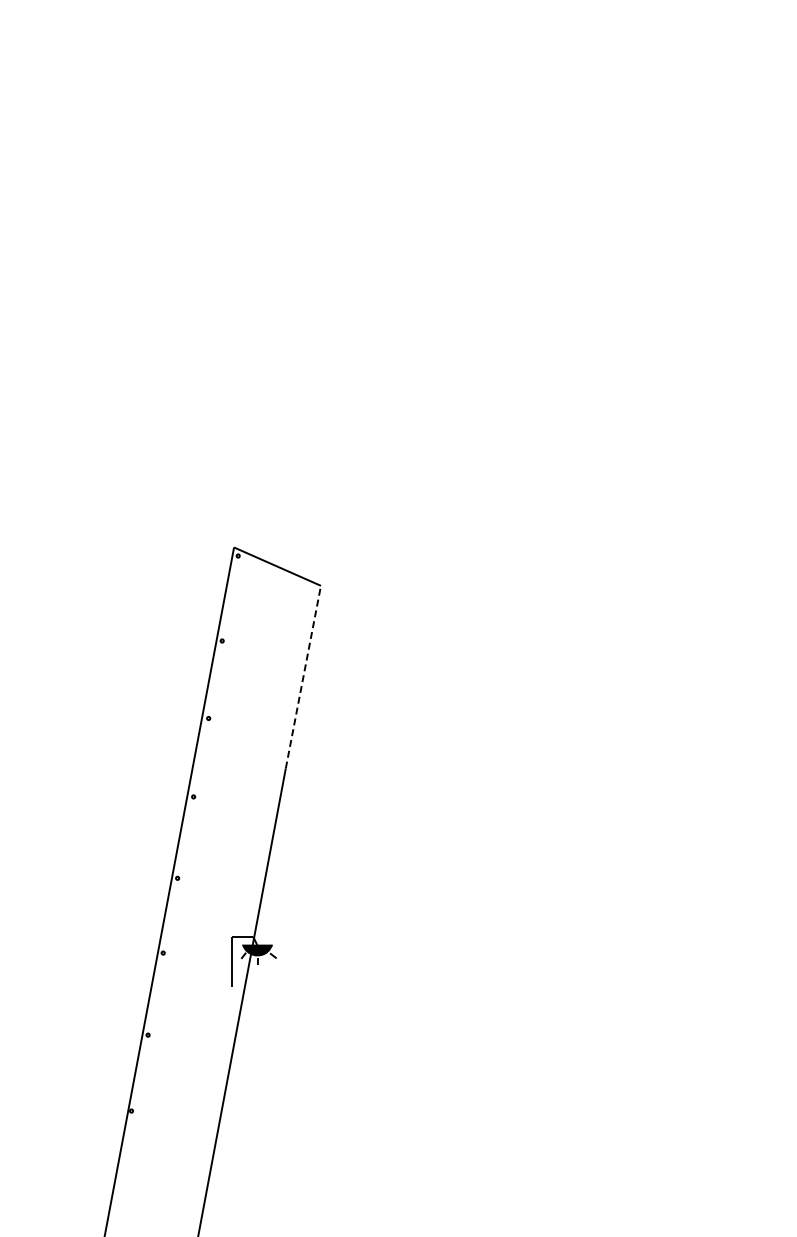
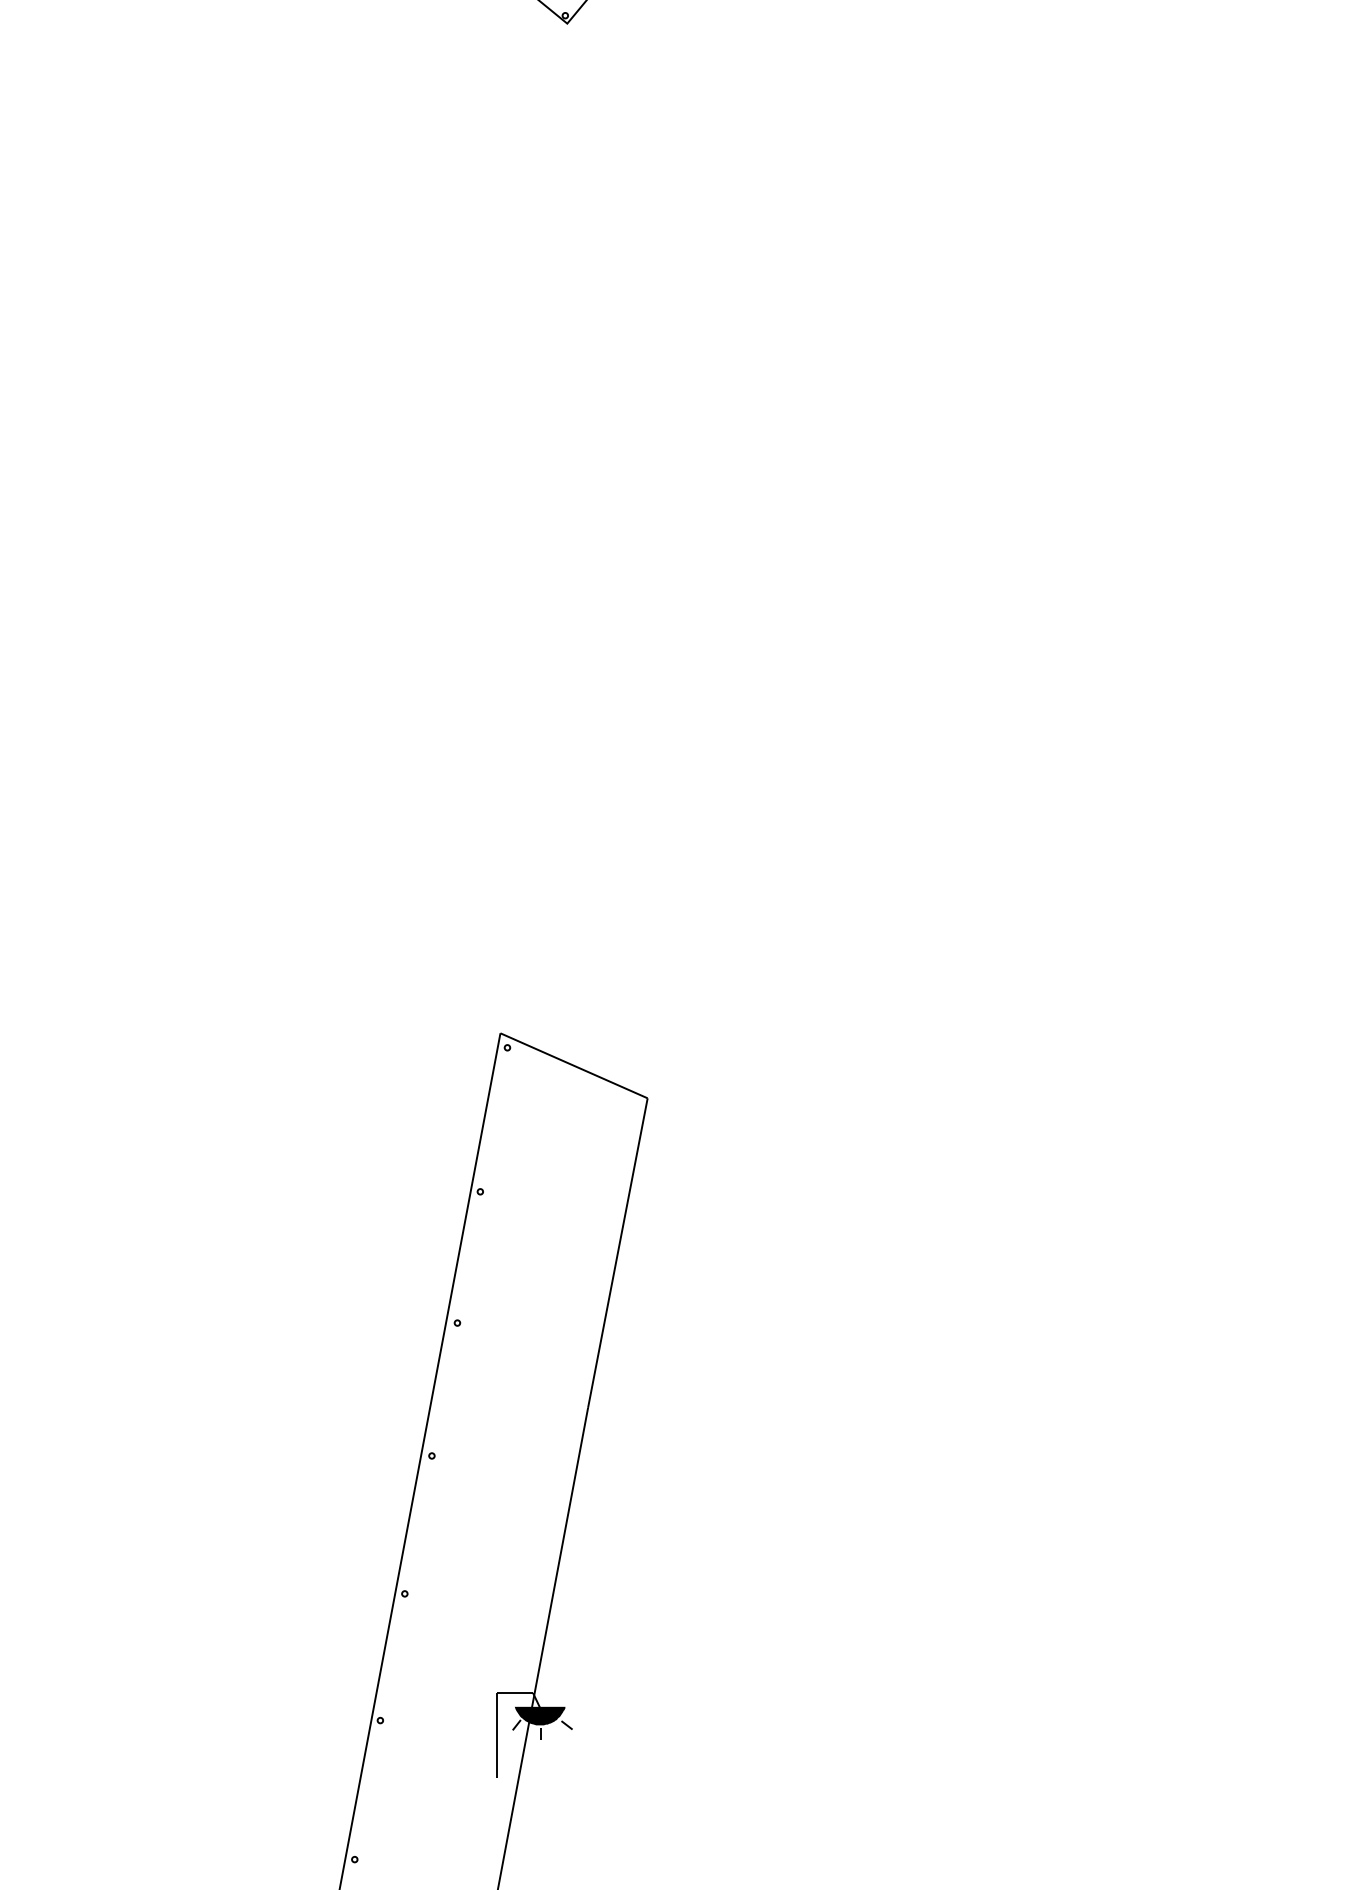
line: (303, 676) -> (618, 1251), dashed -> solid

